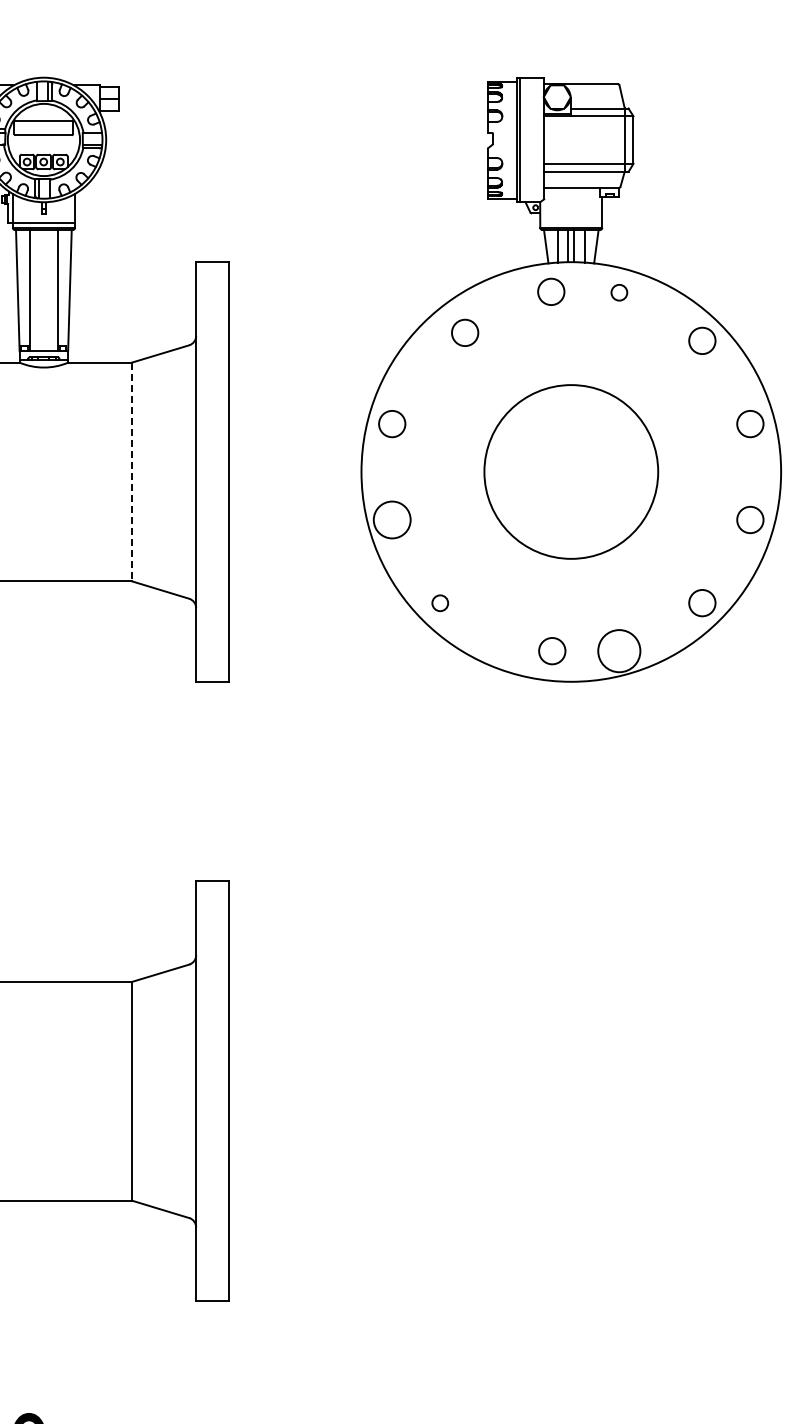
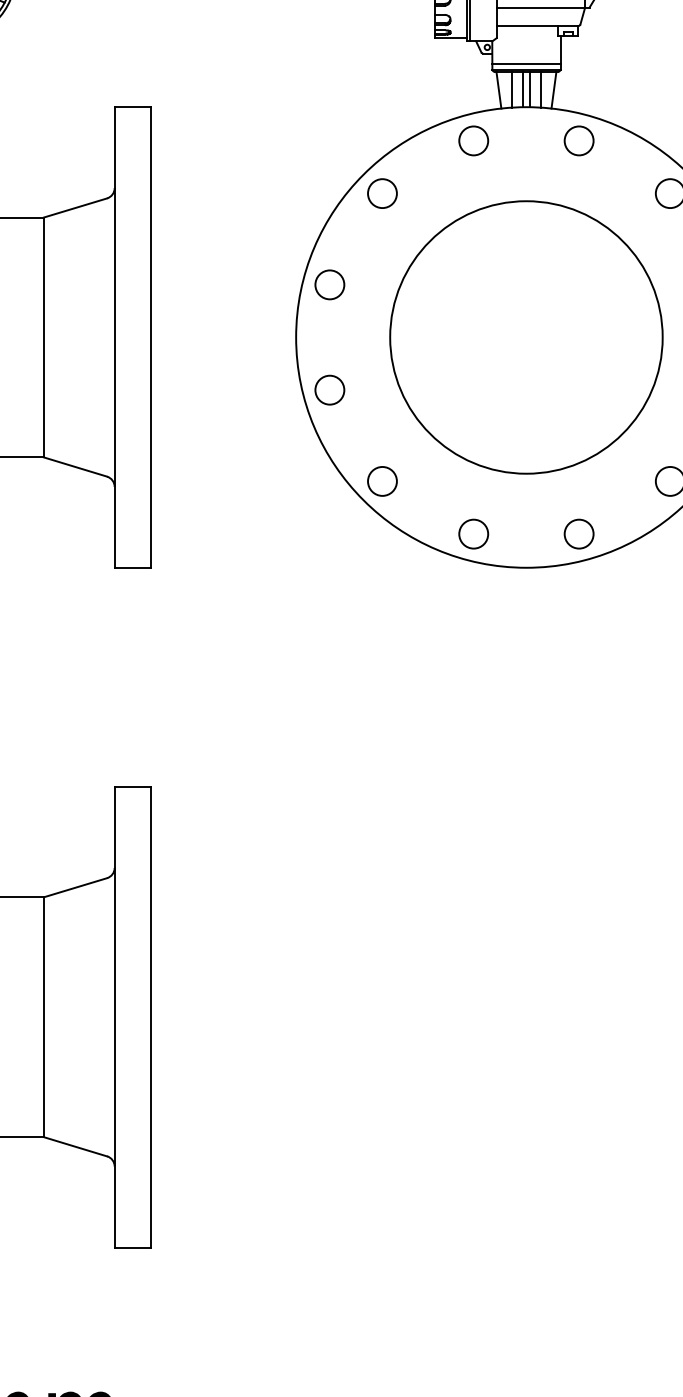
line: (571, 223) -> (526, 64), added
circle: (551, 291) -> (473, 140), moved
circle: (619, 292) -> (579, 140), size x1.67
circle: (465, 332) -> (382, 193), moved
circle: (571, 471) -> (526, 336), size x1.43
line: (131, 472) -> (43, 338), dashed -> solid
circle: (392, 519) -> (330, 389), size x0.71
circle: (440, 603) -> (382, 481), size x1.67
circle: (552, 651) -> (473, 534), moved
circle: (619, 651) -> (579, 534), size x0.62

